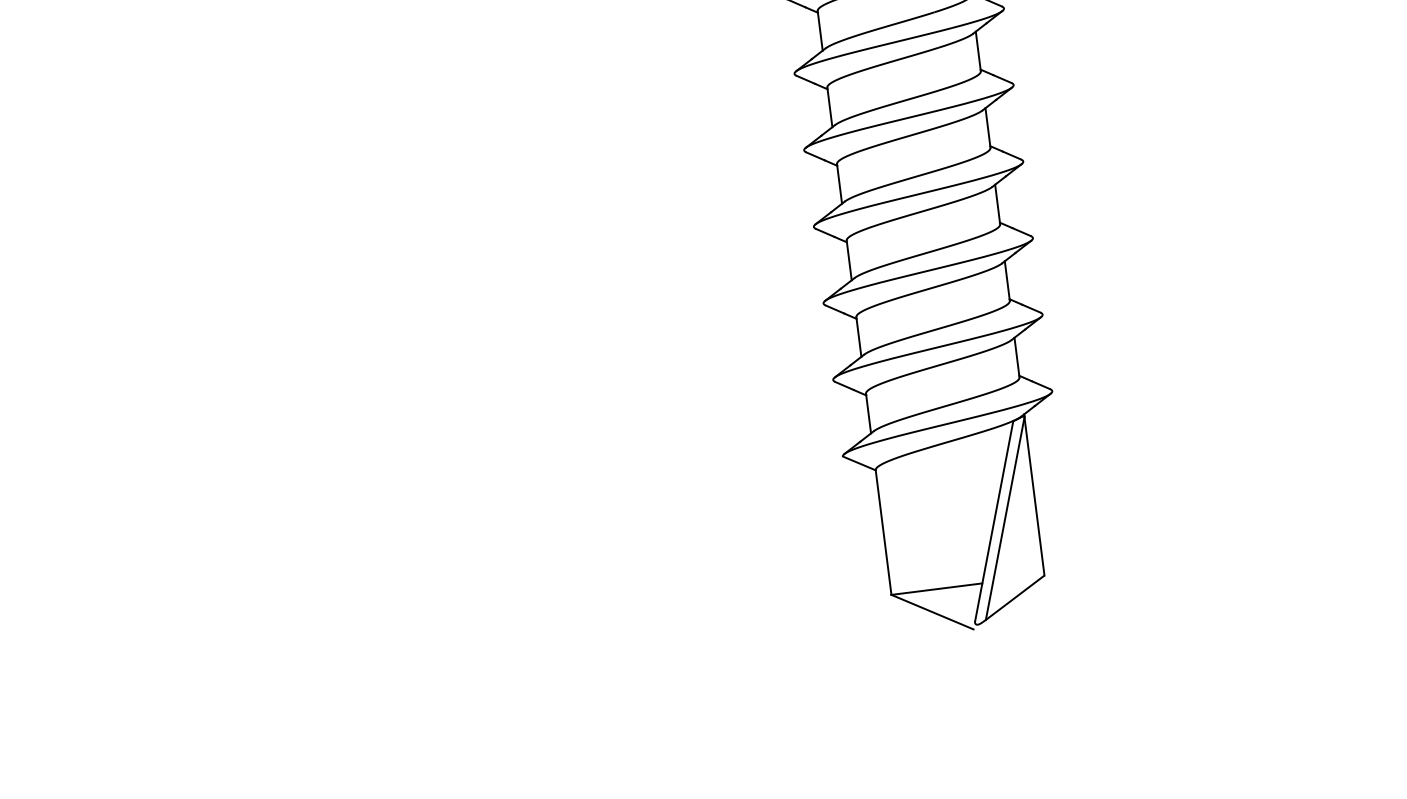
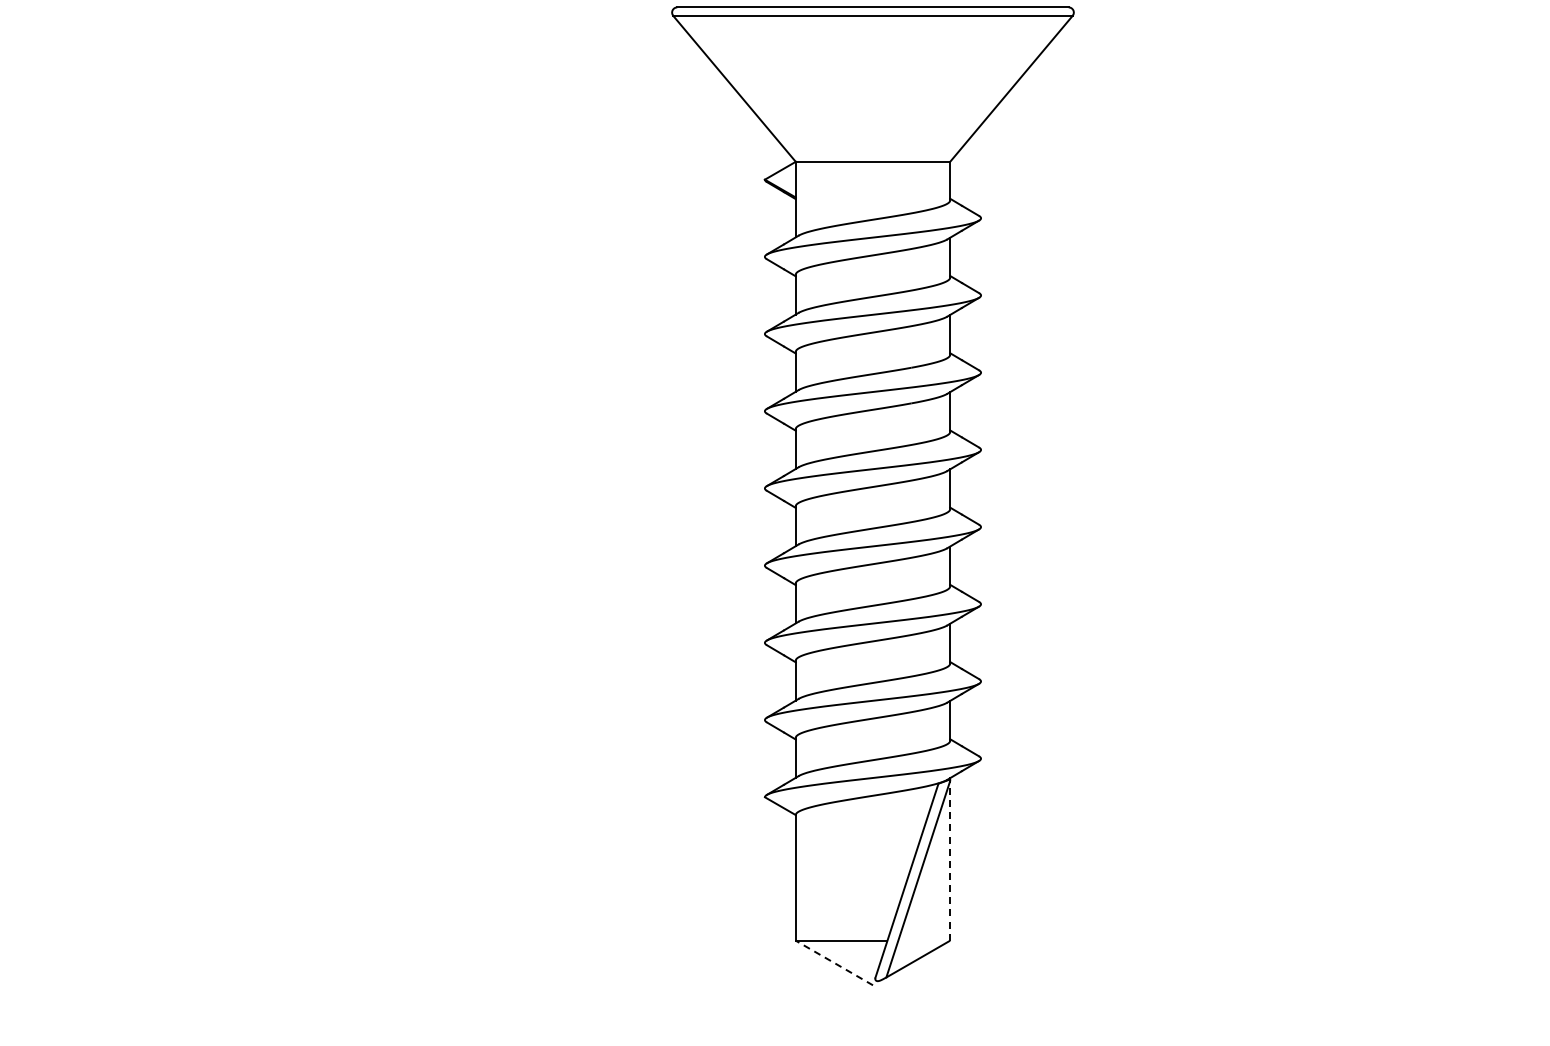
line: (1034, 495) -> (950, 860), solid -> dashed
line: (932, 612) -> (834, 963), solid -> dashed

